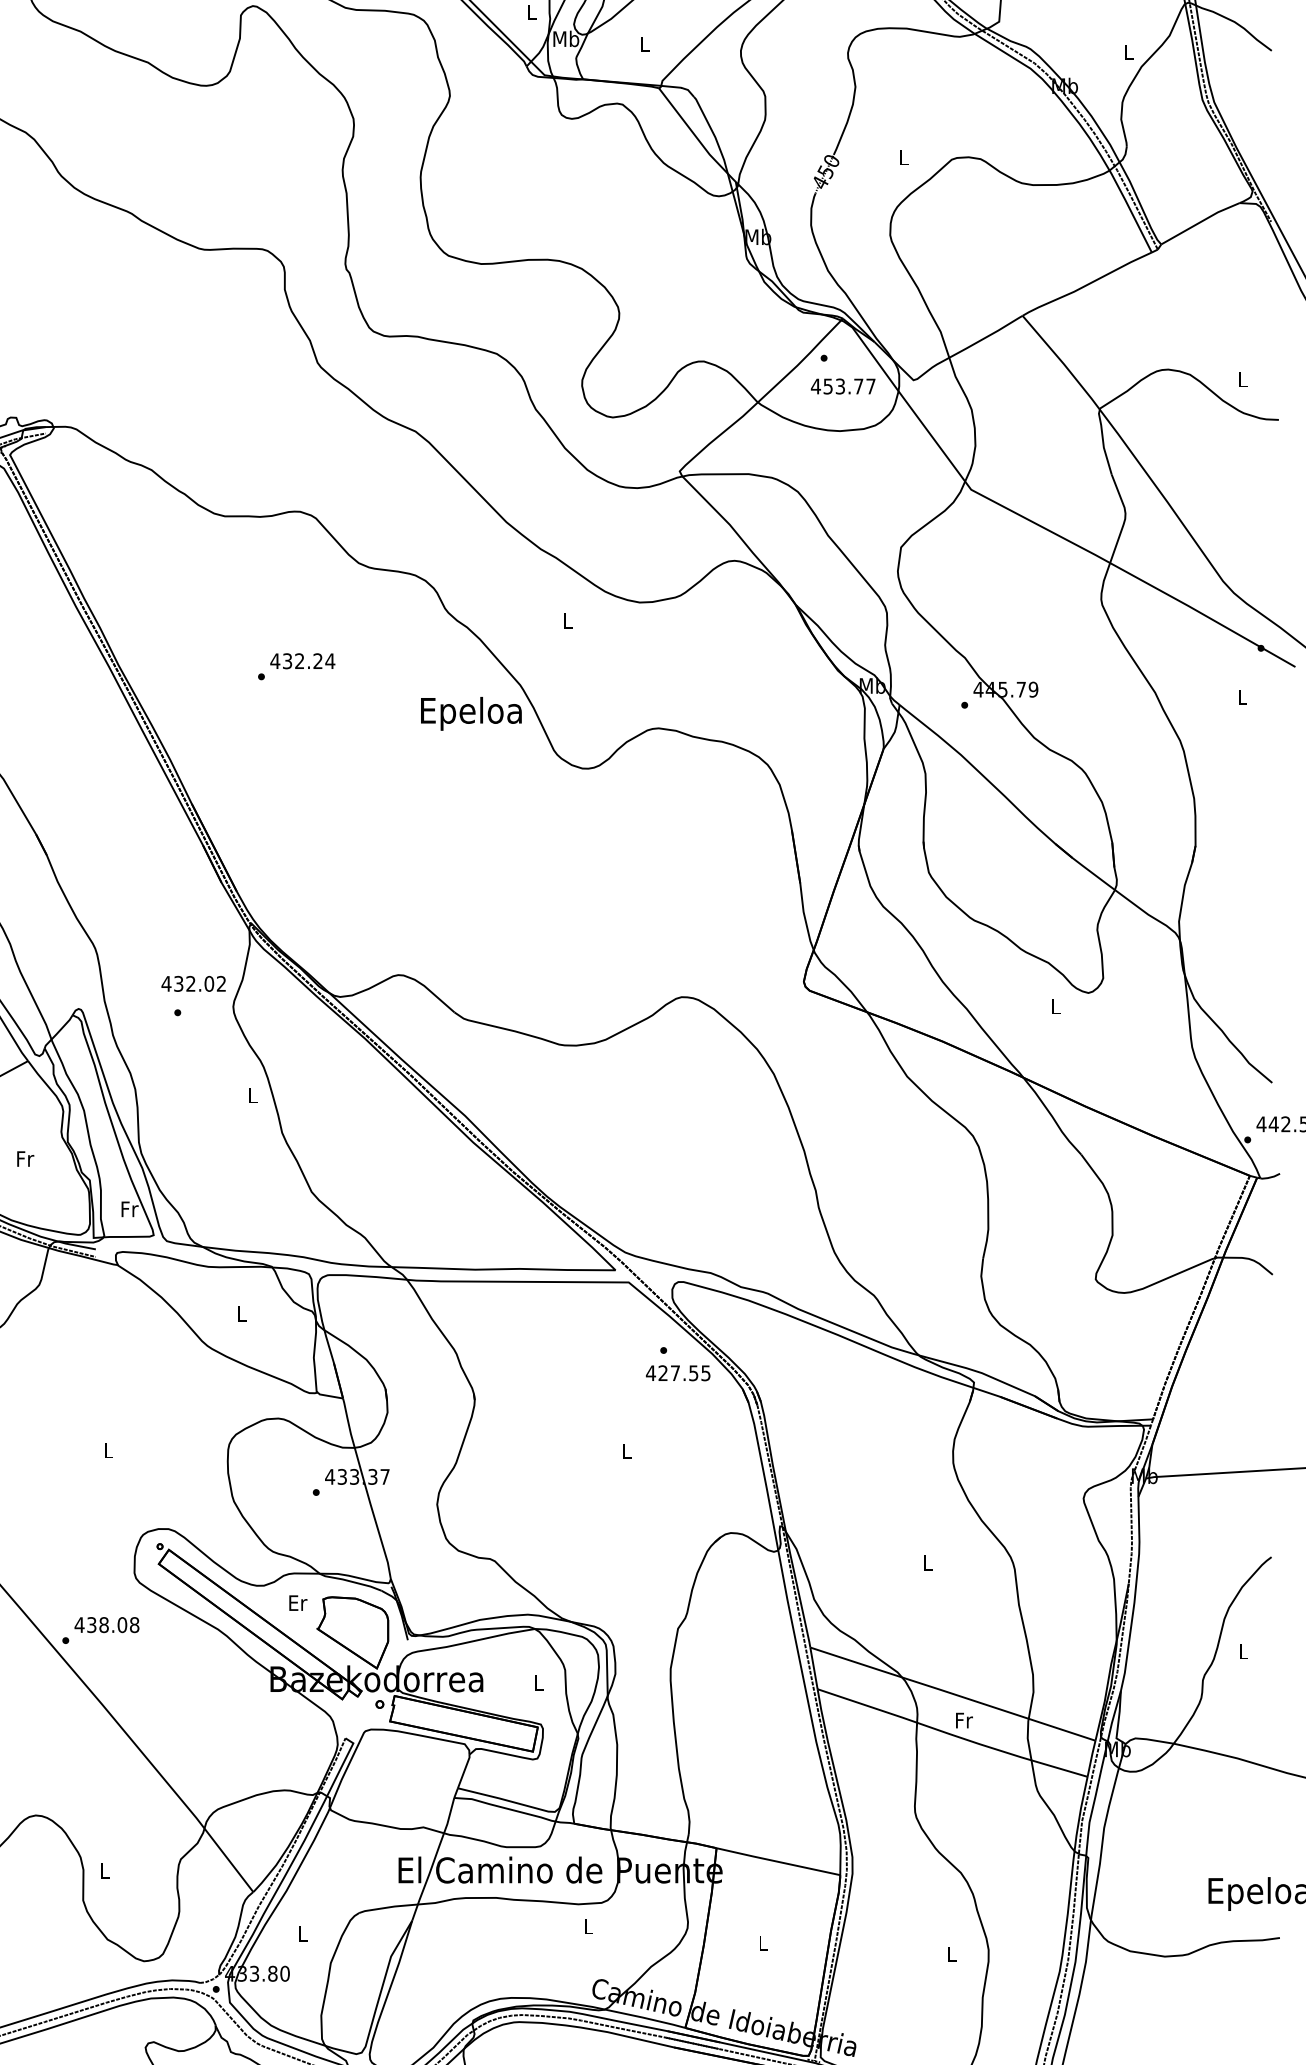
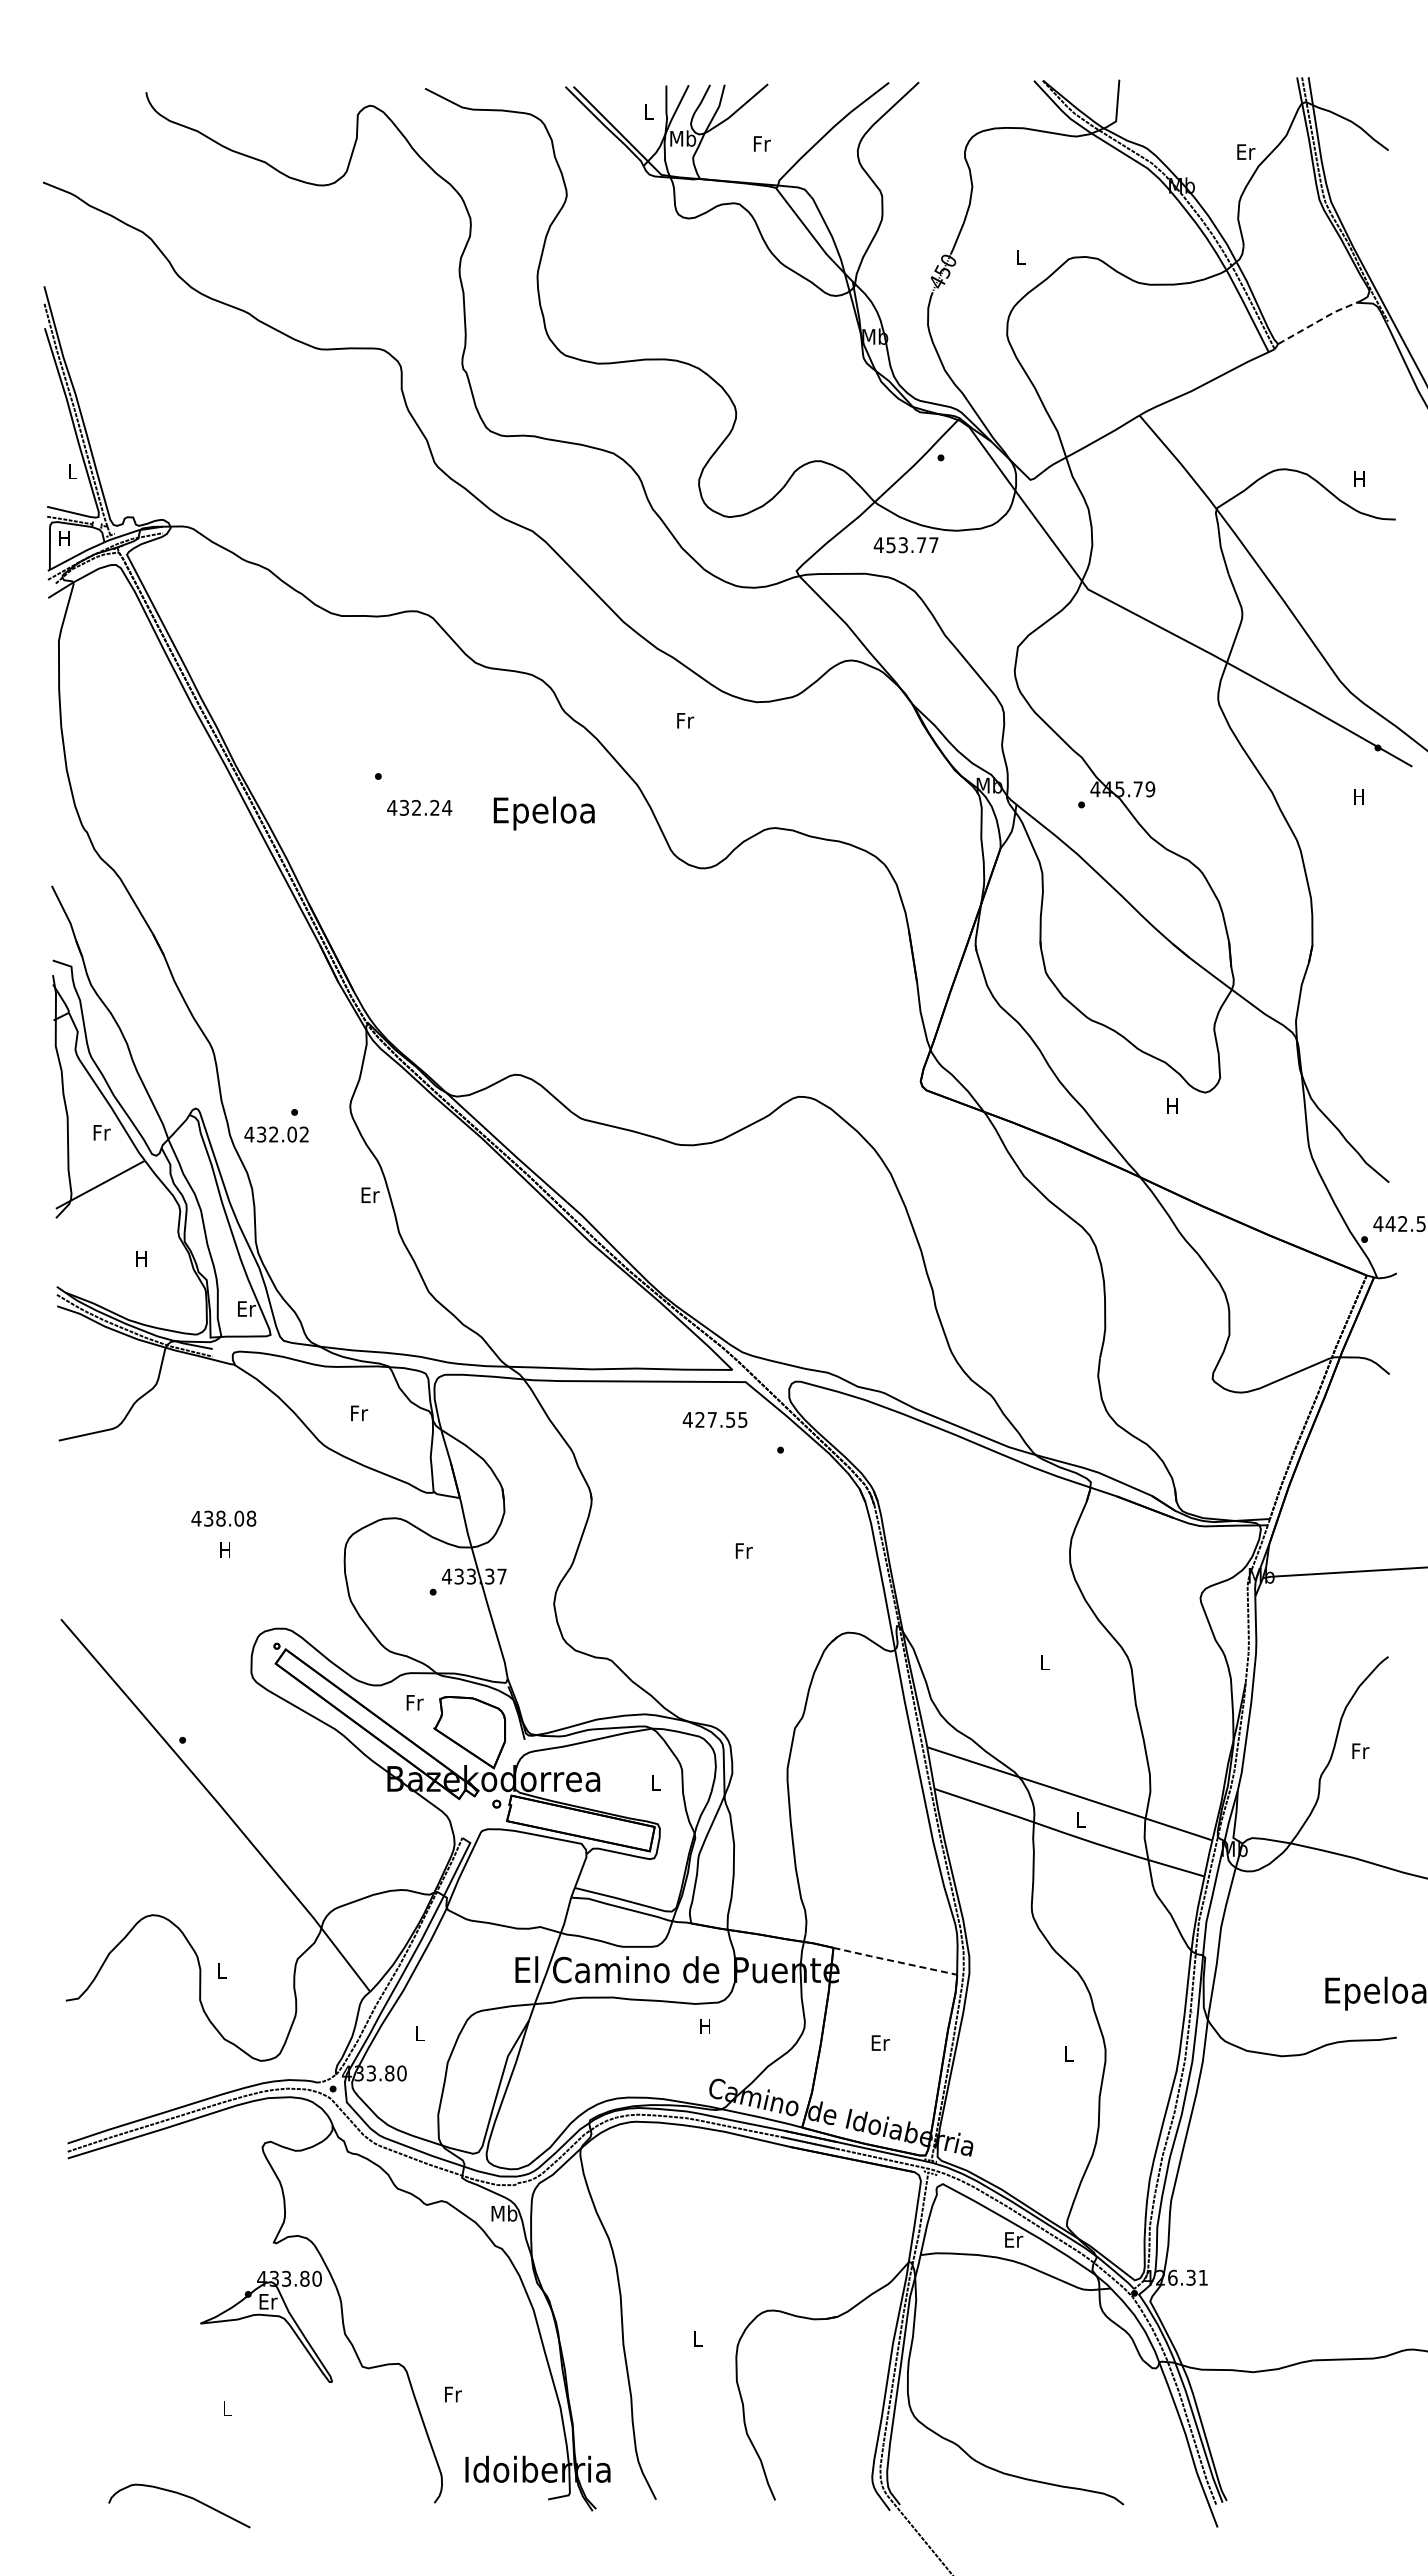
text: (645, 43) -> (762, 143), L -> Fr
text: (1129, 51) -> (1246, 151), L -> Er
line: (1200, 221) -> (1317, 321), solid -> dashed
text: (1242, 378) -> (1359, 478), L -> H
text: (842, 386) -> (905, 545), moved
text: (568, 620) -> (685, 720), L -> Fr
text: (302, 660) -> (419, 807), moved
text: (1241, 696) -> (1358, 796), L -> H
text: (470, 713) -> (543, 813), moved
text: (193, 983) -> (276, 1134), moved
text: (1055, 1005) -> (1172, 1105), L -> H
text: (253, 1094) -> (370, 1194), L -> Er
text: (25, 1158) -> (142, 1258), Fr -> H
text: (130, 1208) -> (247, 1308), Fr -> Er
text: (242, 1313) -> (359, 1413), L -> Fr
text: (677, 1372) -> (714, 1419), moved
text: (107, 1449) -> (224, 1549), L -> H
text: (626, 1450) -> (743, 1550), L -> Fr
text: (298, 1602) -> (415, 1702), Er -> Fr
text: (106, 1624) -> (223, 1518), moved
text: (1243, 1650) -> (1360, 1750), L -> Fr
text: (963, 1719) -> (1080, 1819), Fr -> L
line: (777, 1861) -> (894, 1961), solid -> dashed
text: (587, 1926) -> (704, 2026), L -> H
text: (763, 1942) -> (880, 2042), L -> Er

